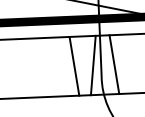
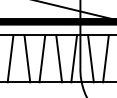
line: (132, 63) -> (105, 58), added
line: (53, 66) -> (42, 58), added
line: (34, 67) -> (27, 58), added
line: (13, 68) -> (10, 58), added

